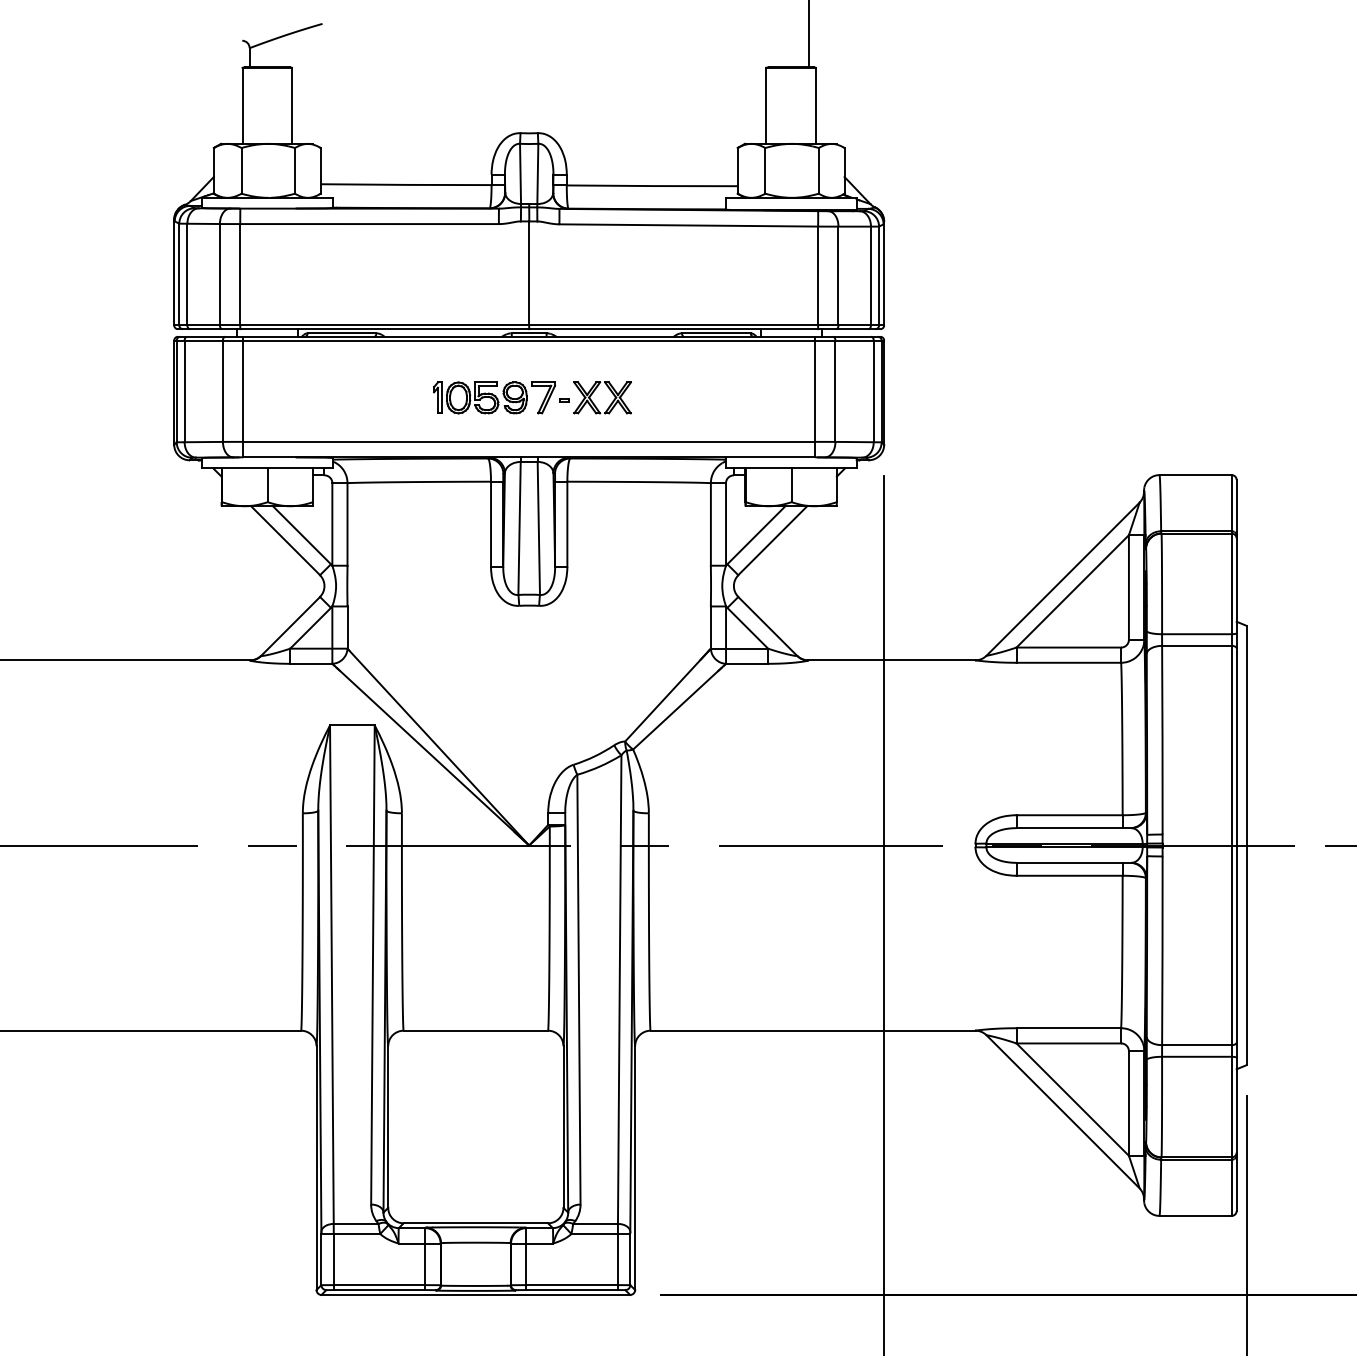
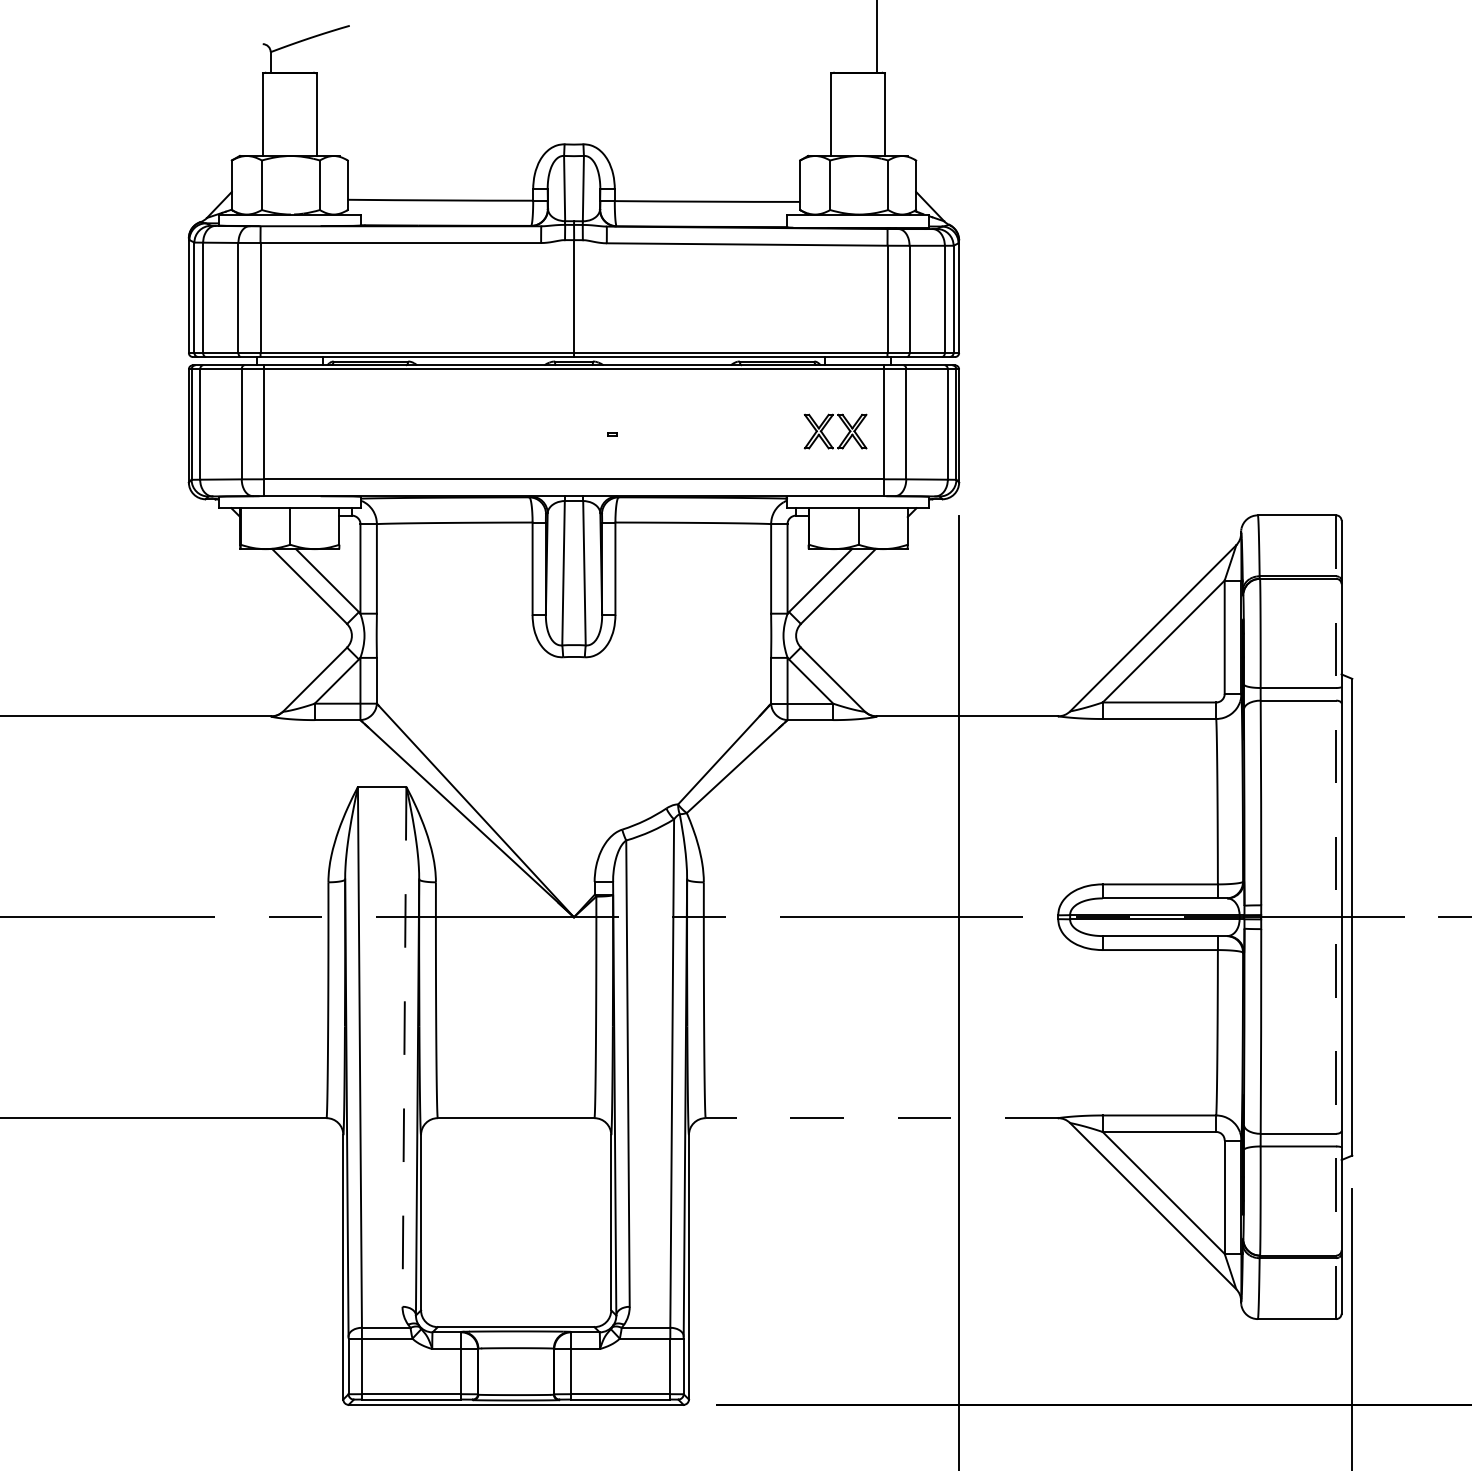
part: (595, 391) -> (827, 424), moved
part: (493, 397) -> (535, 431), removed
line: (1231, 845) -> (1336, 917), solid -> dashed
line: (372, 964) -> (404, 1046), solid -> dashed
line: (812, 1031) -> (881, 1118), solid -> dashed

